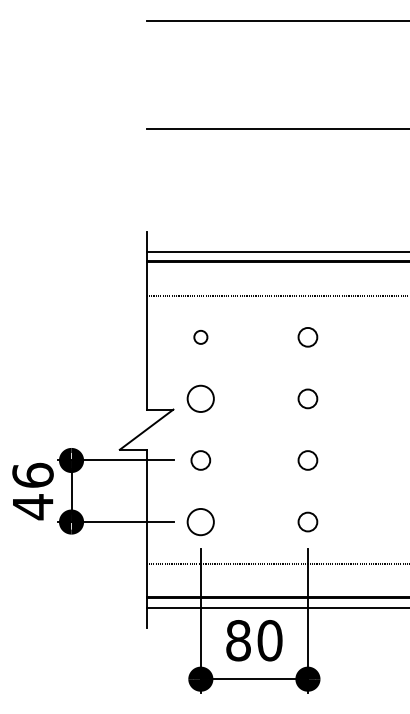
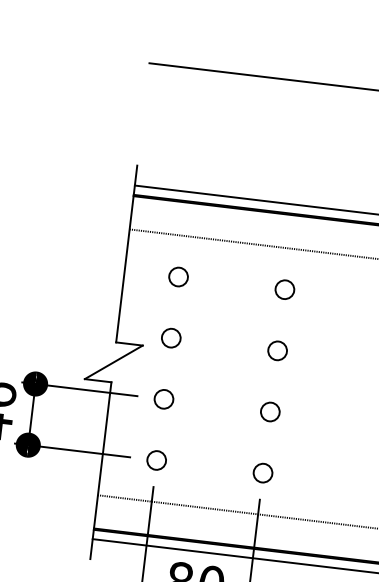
circle: (200, 337) -> (178, 277), size x1.43
circle: (200, 398) -> (170, 337), size x0.71
circle: (200, 521) -> (156, 459), size x0.71

